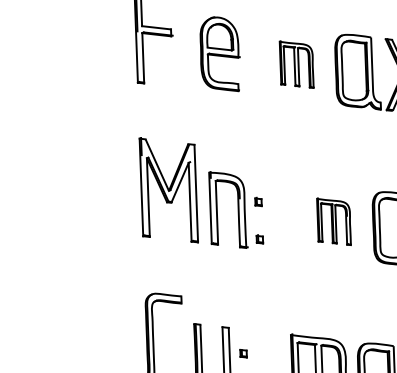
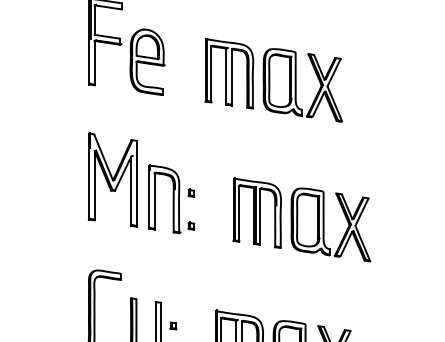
part: (220, 53) -> (147, 61), moved
part: (296, 64) -> (229, 73), size x1.67
part: (333, 221) -> (256, 212), size x1.67

